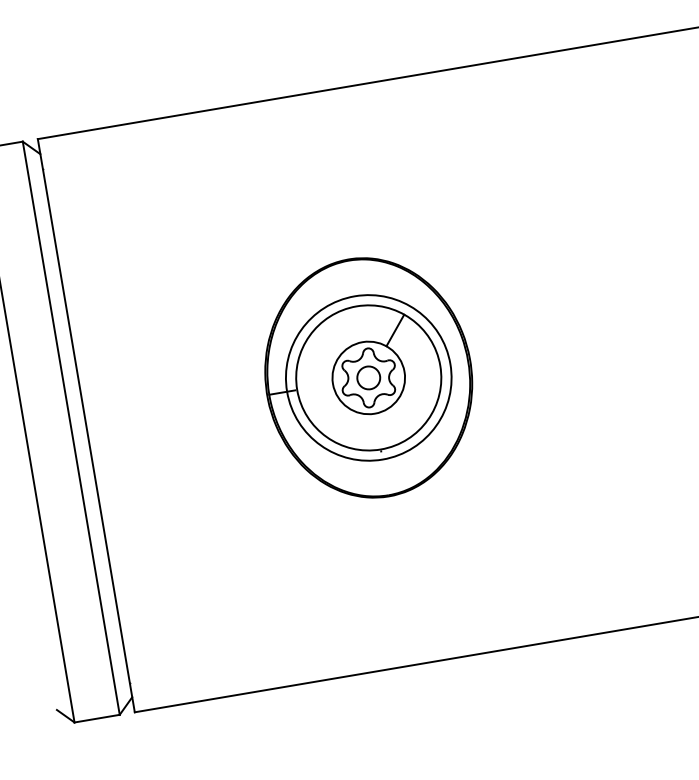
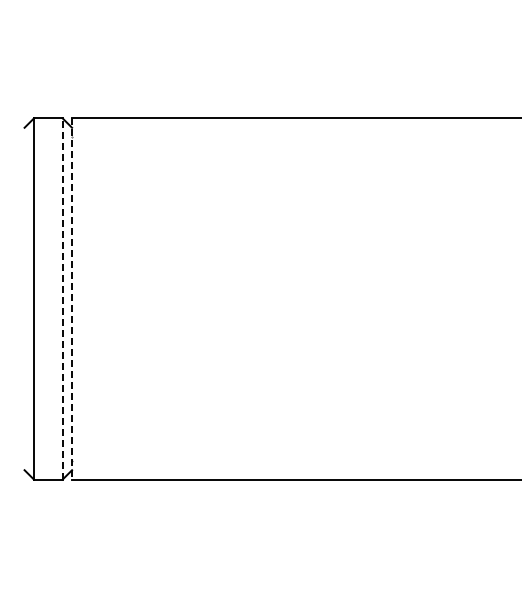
part: (367, 377) -> (249, 298), removed
line: (87, 426) -> (72, 299), solid -> dashed
line: (71, 429) -> (62, 299), solid -> dashed

